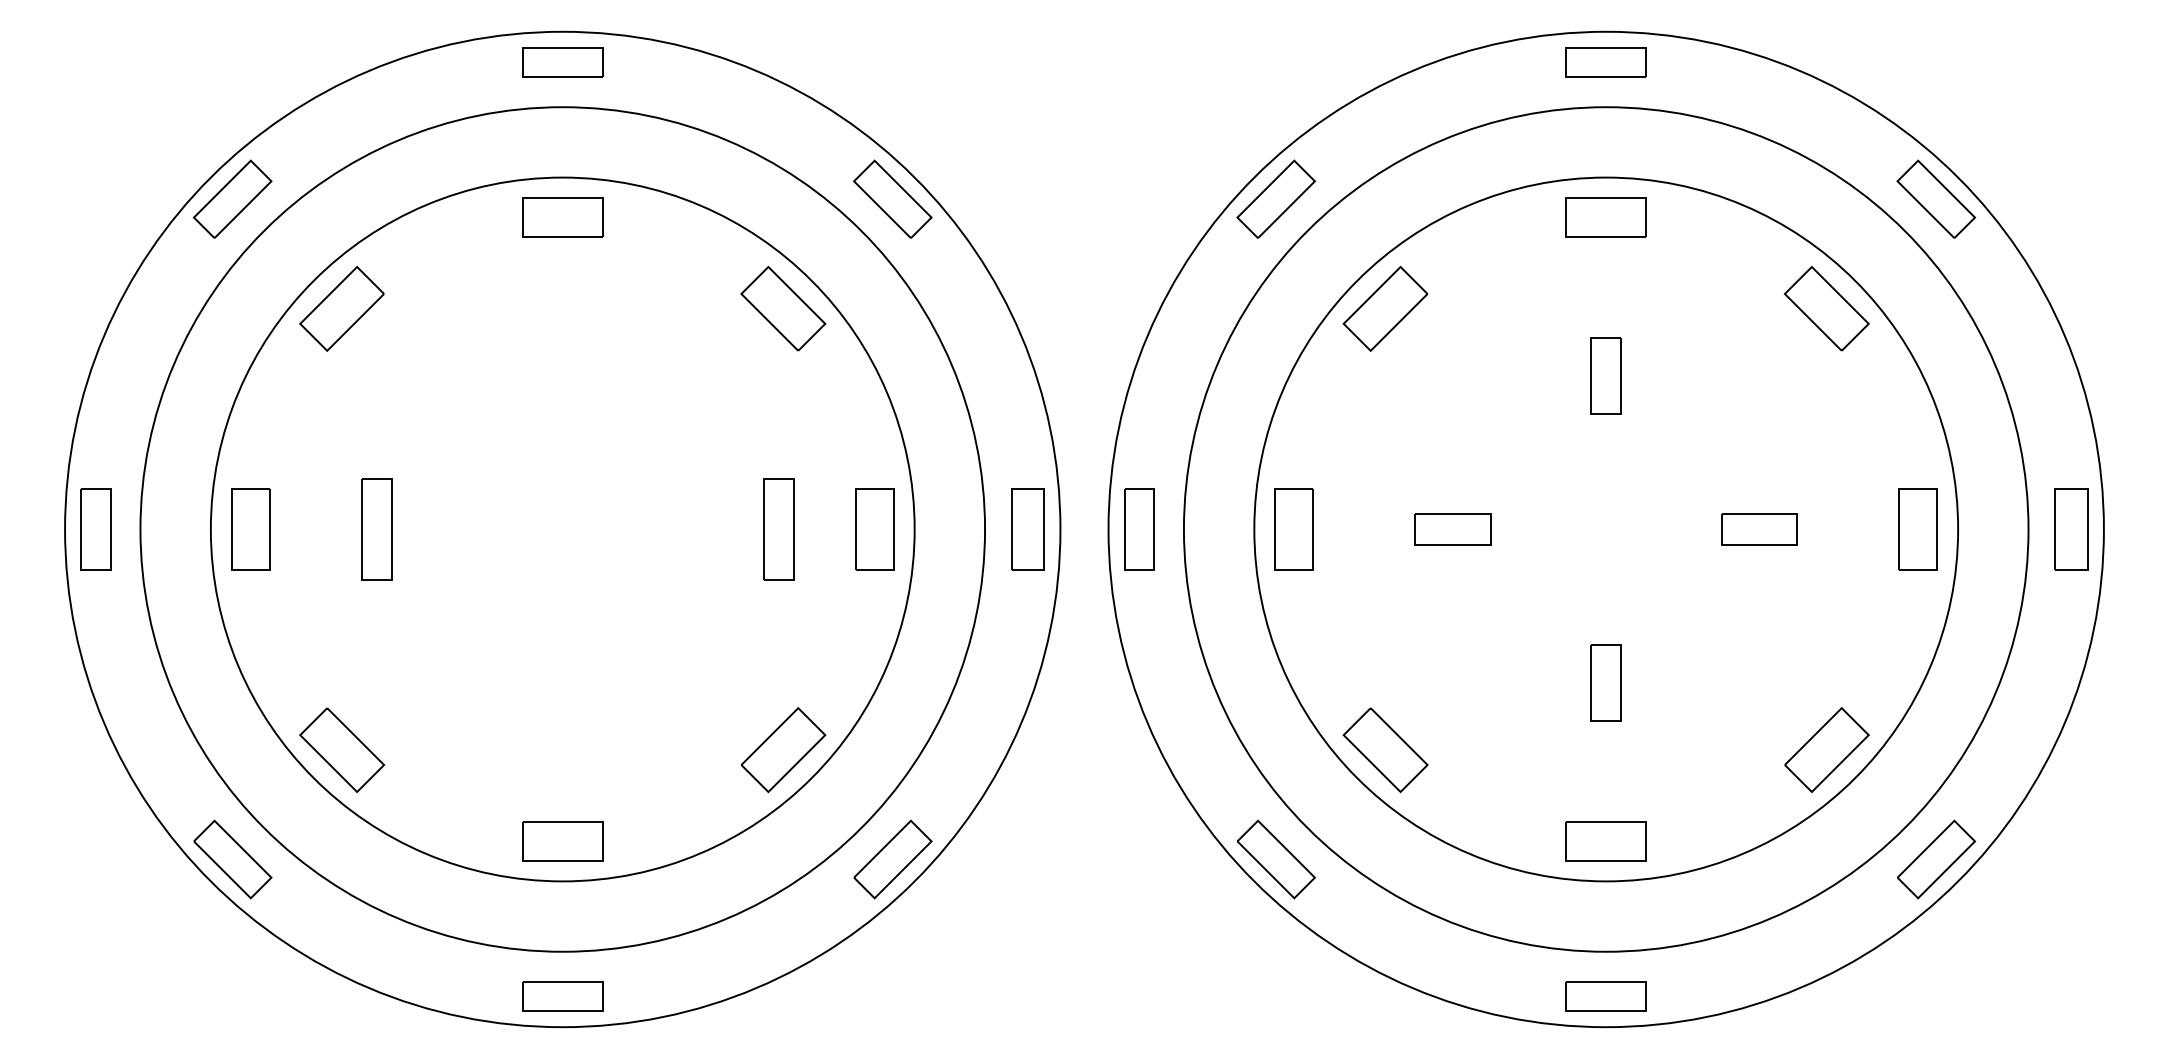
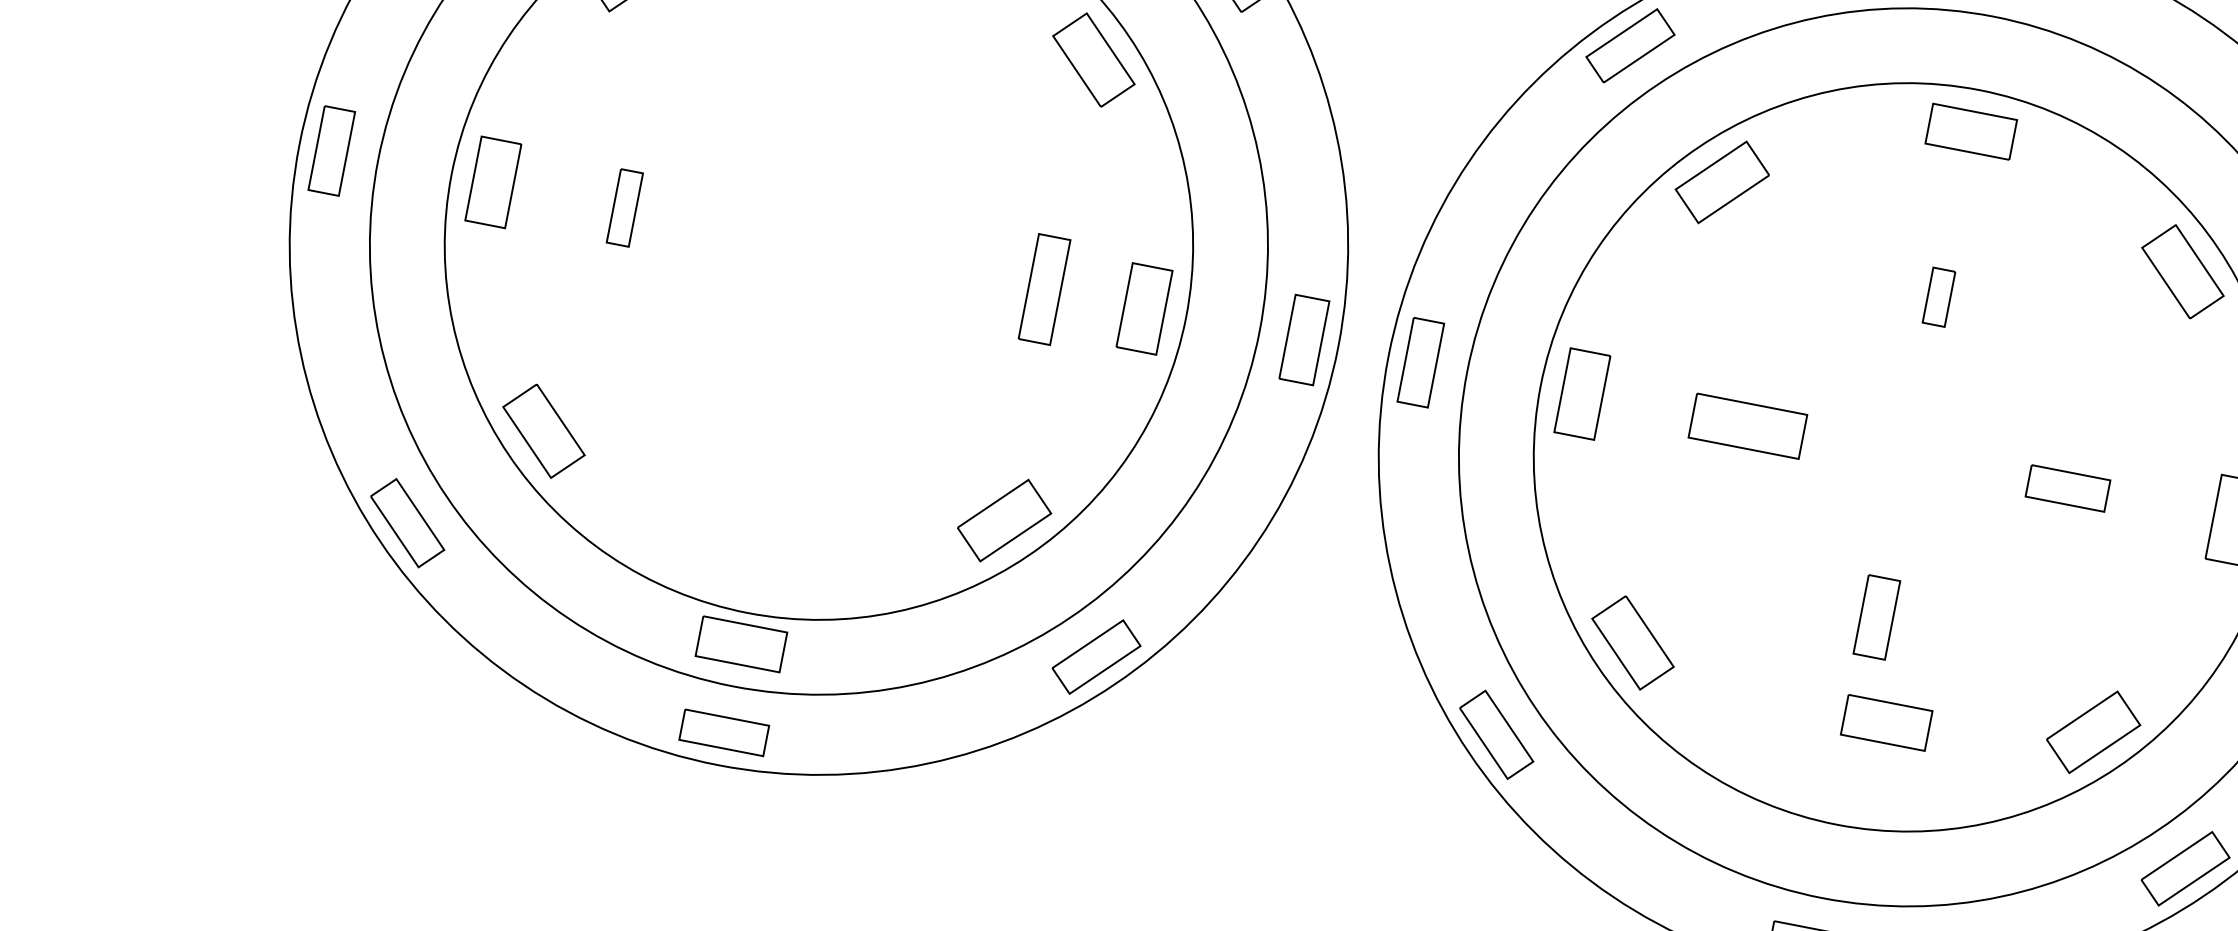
part: (1605, 375) -> (1938, 296), size x0.7
part: (376, 529) -> (624, 207), size x0.7
part: (1452, 529) -> (1747, 426), size x1.4
part: (562, 841) -> (741, 644), moved
part: (1605, 841) -> (1885, 722), moved

